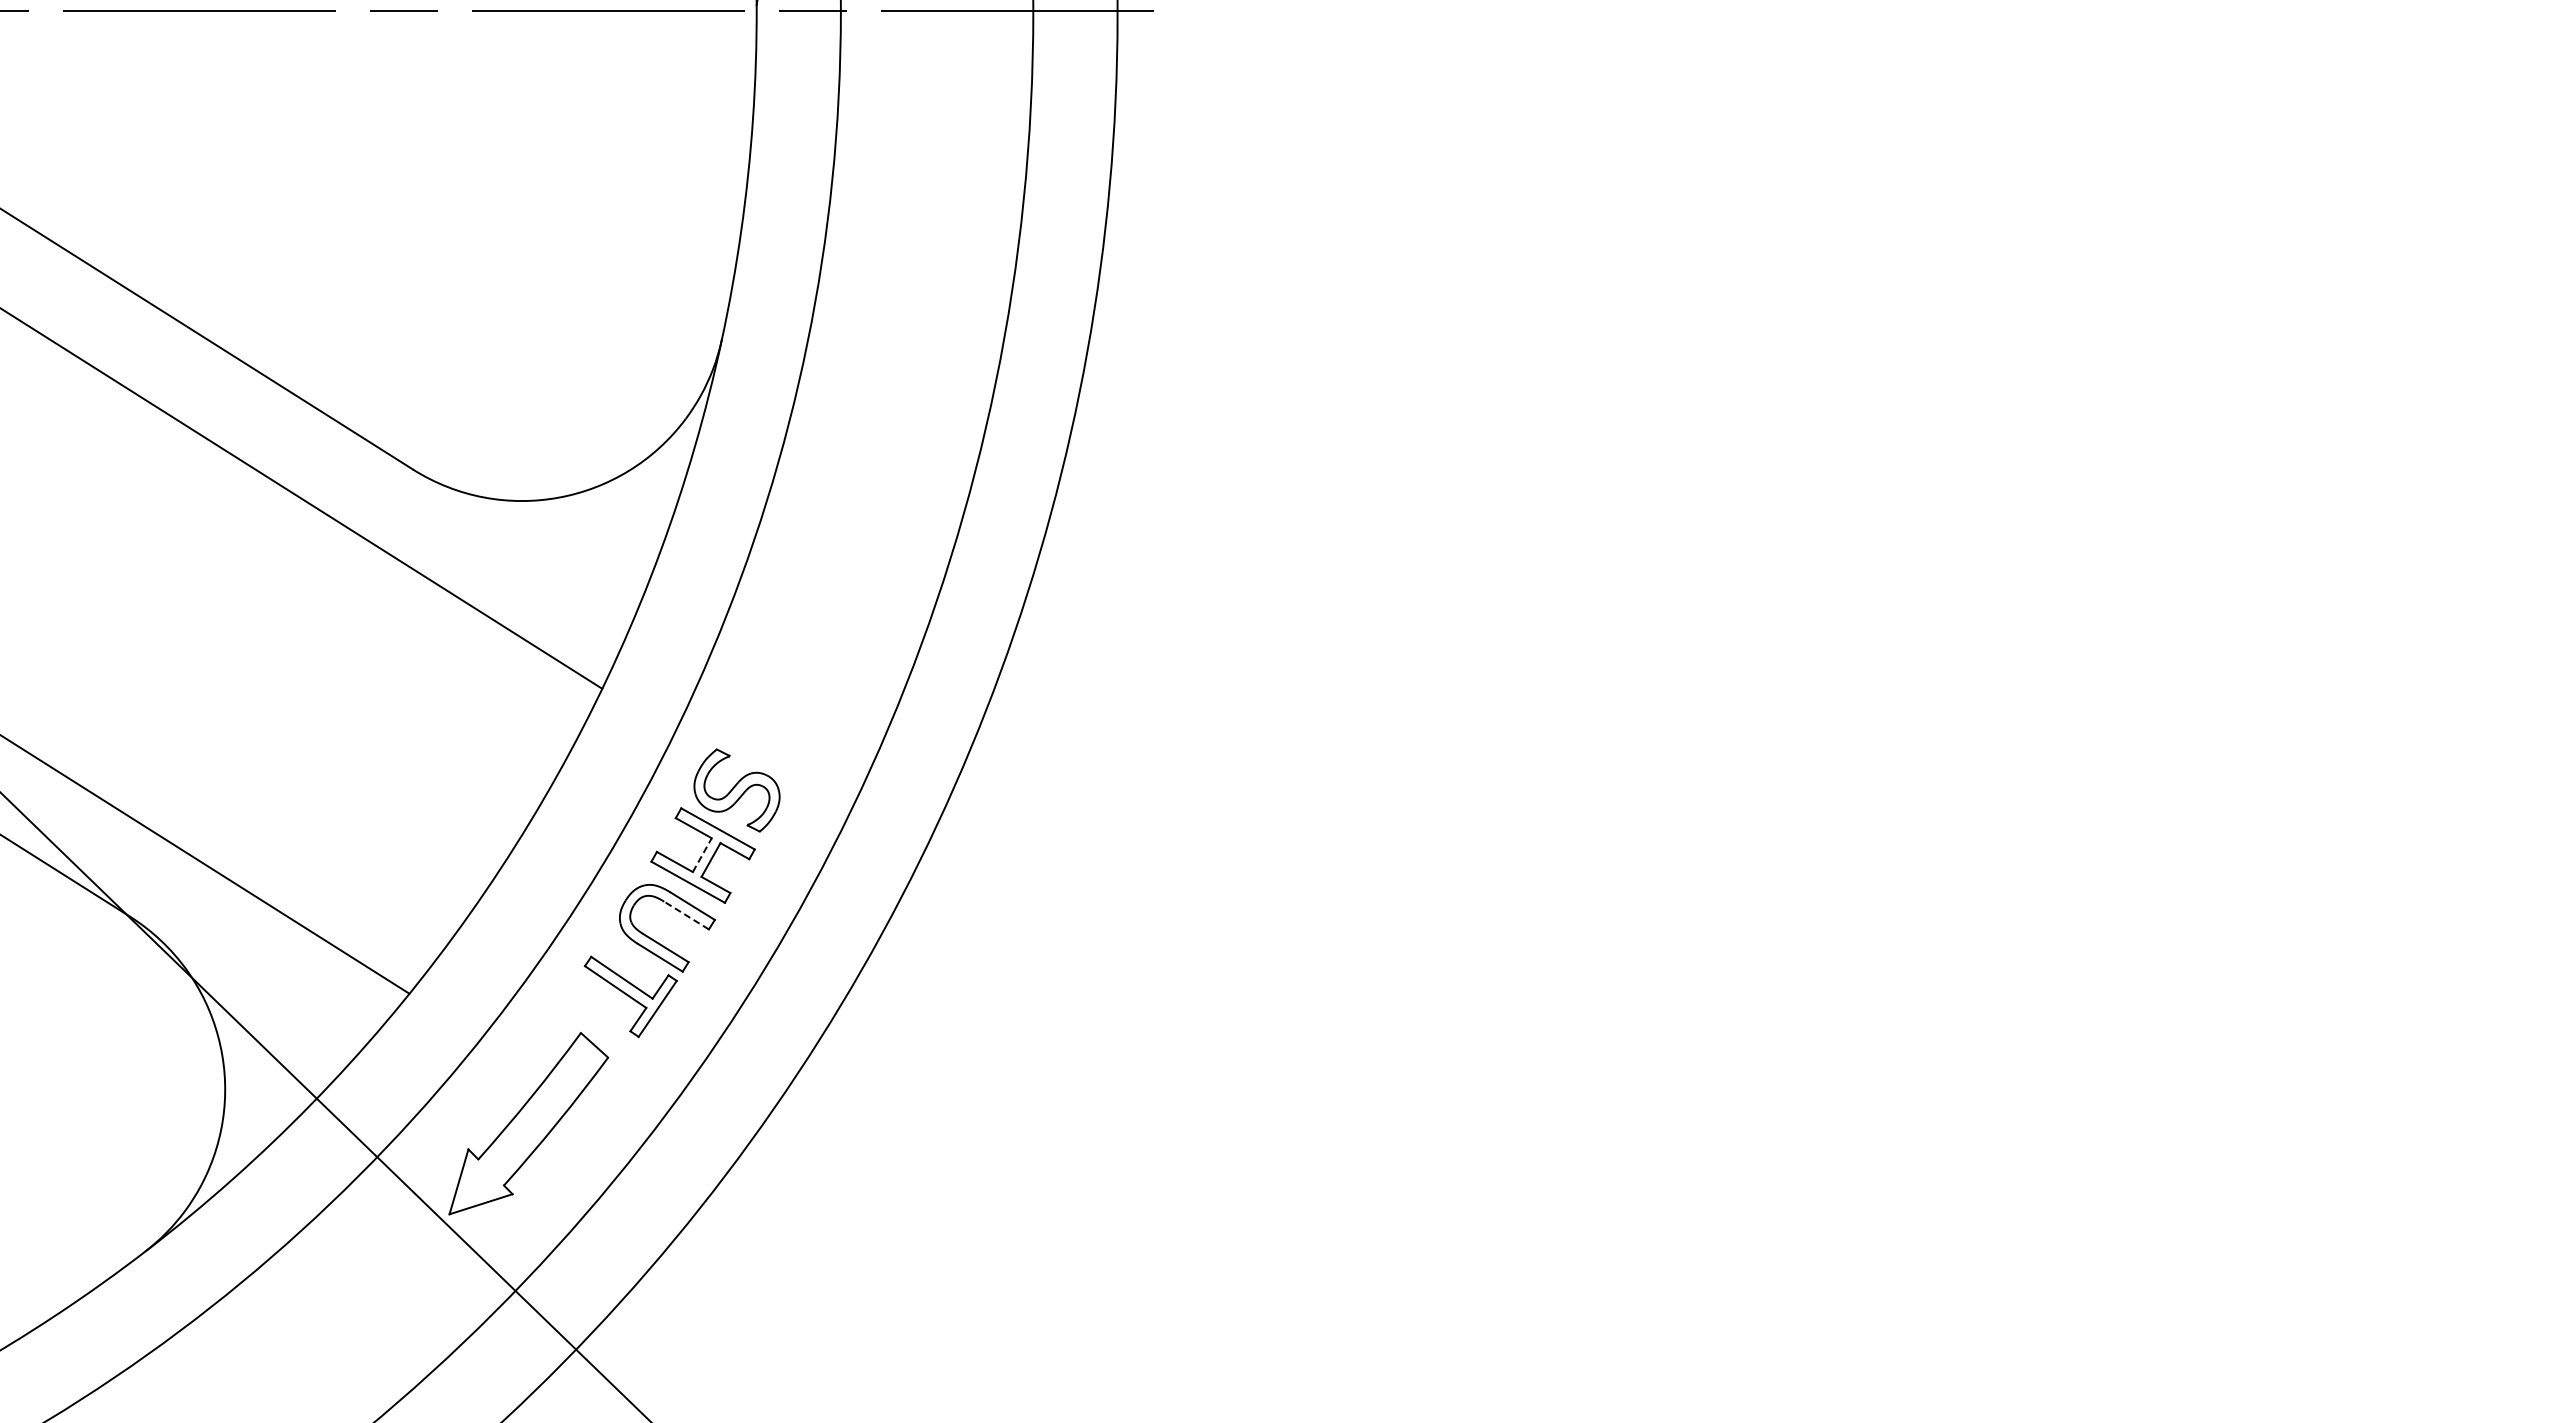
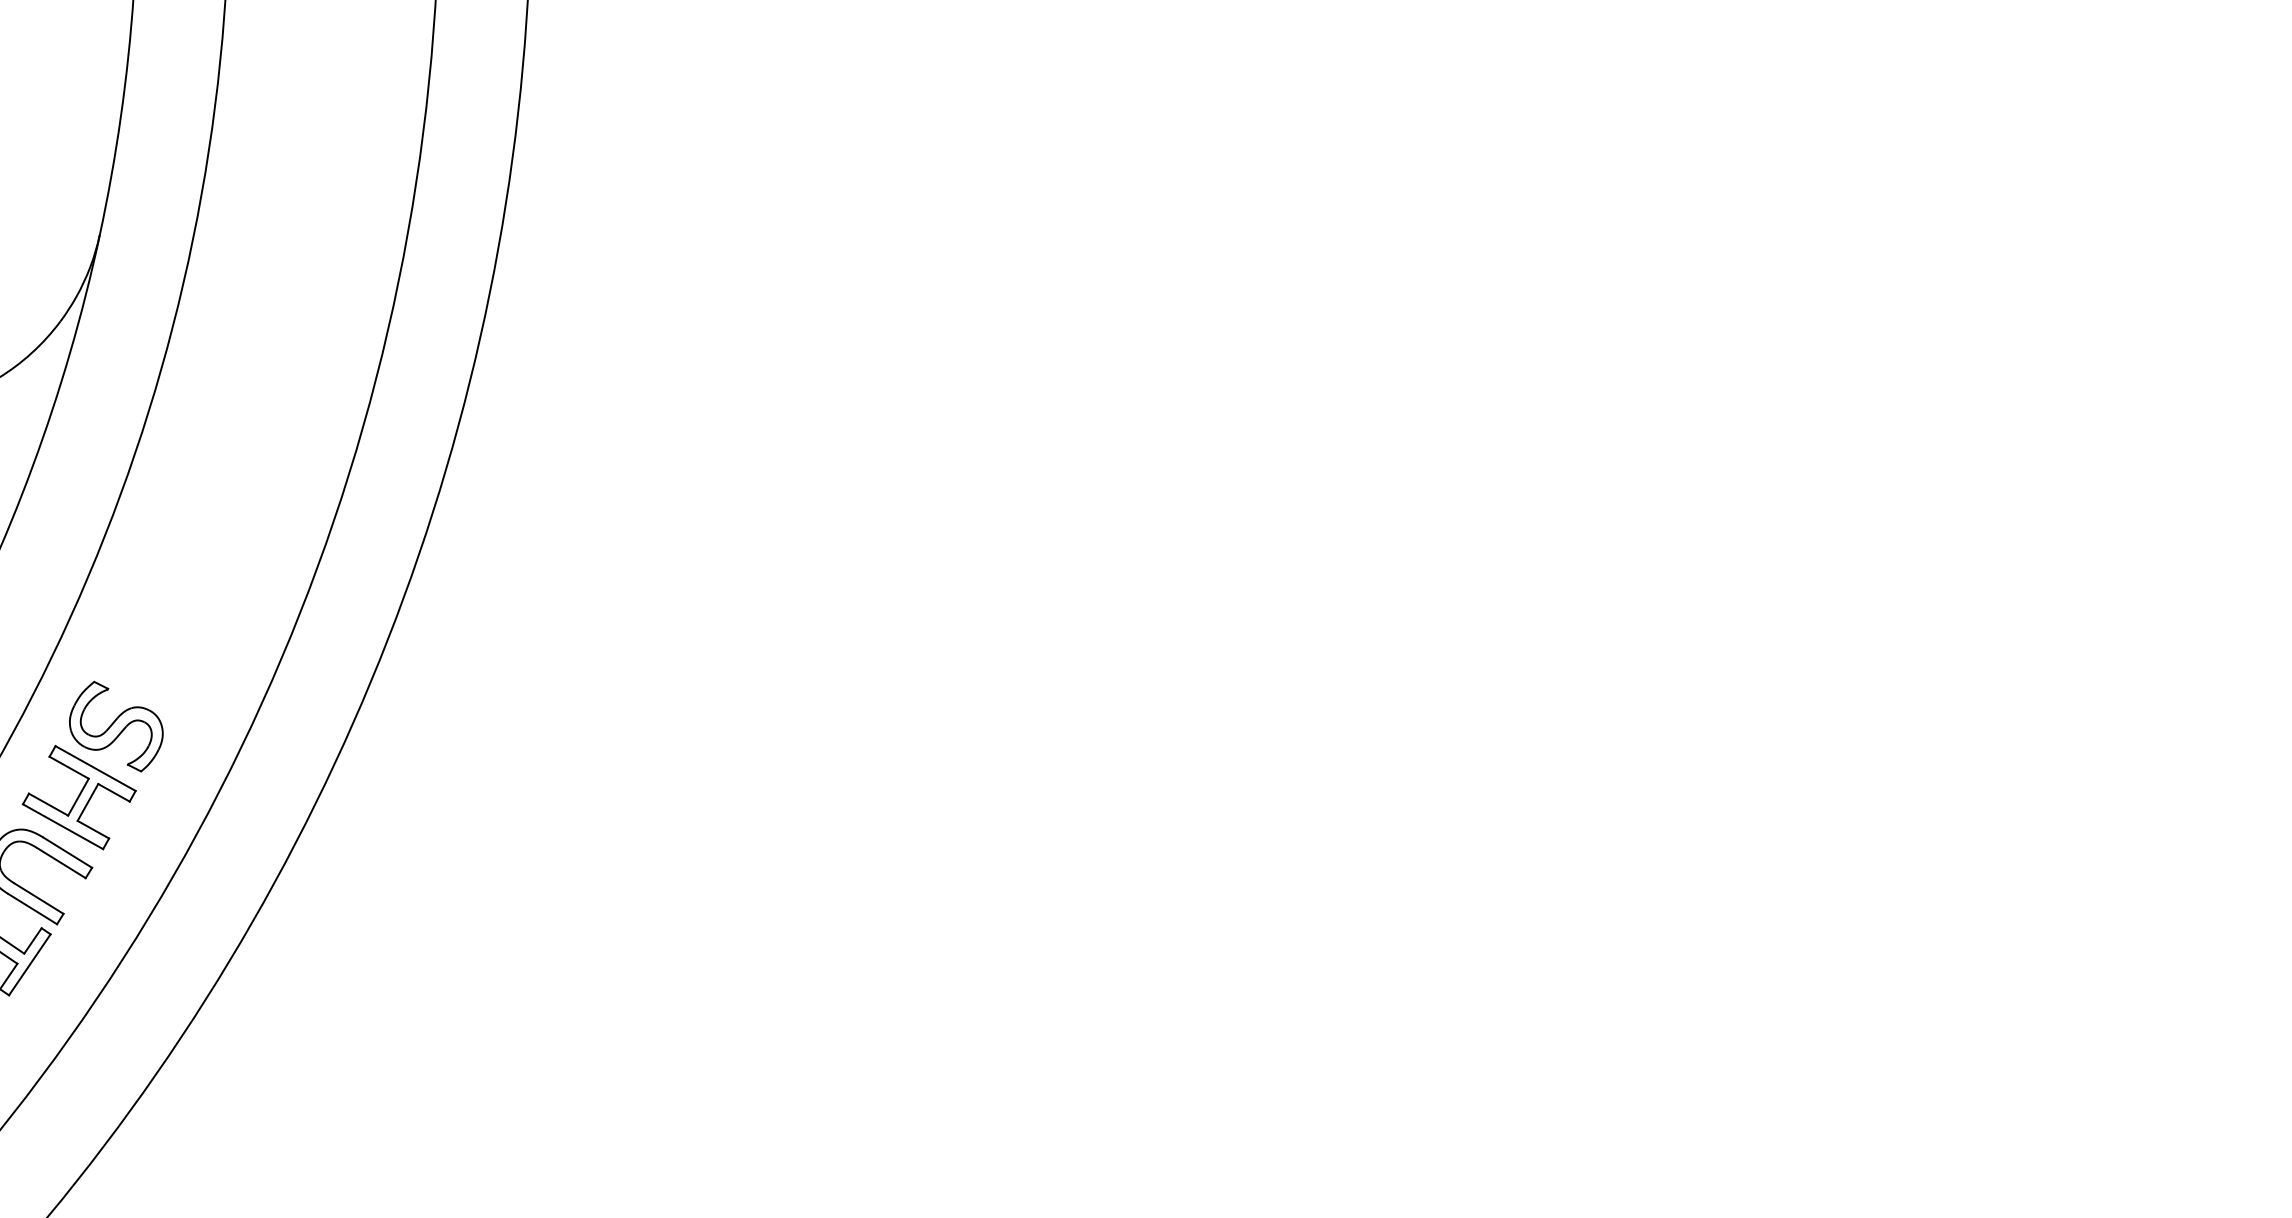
line: (702, 854) -> (78, 796), dashed -> solid
line: (686, 915) -> (61, 862), dashed -> solid

